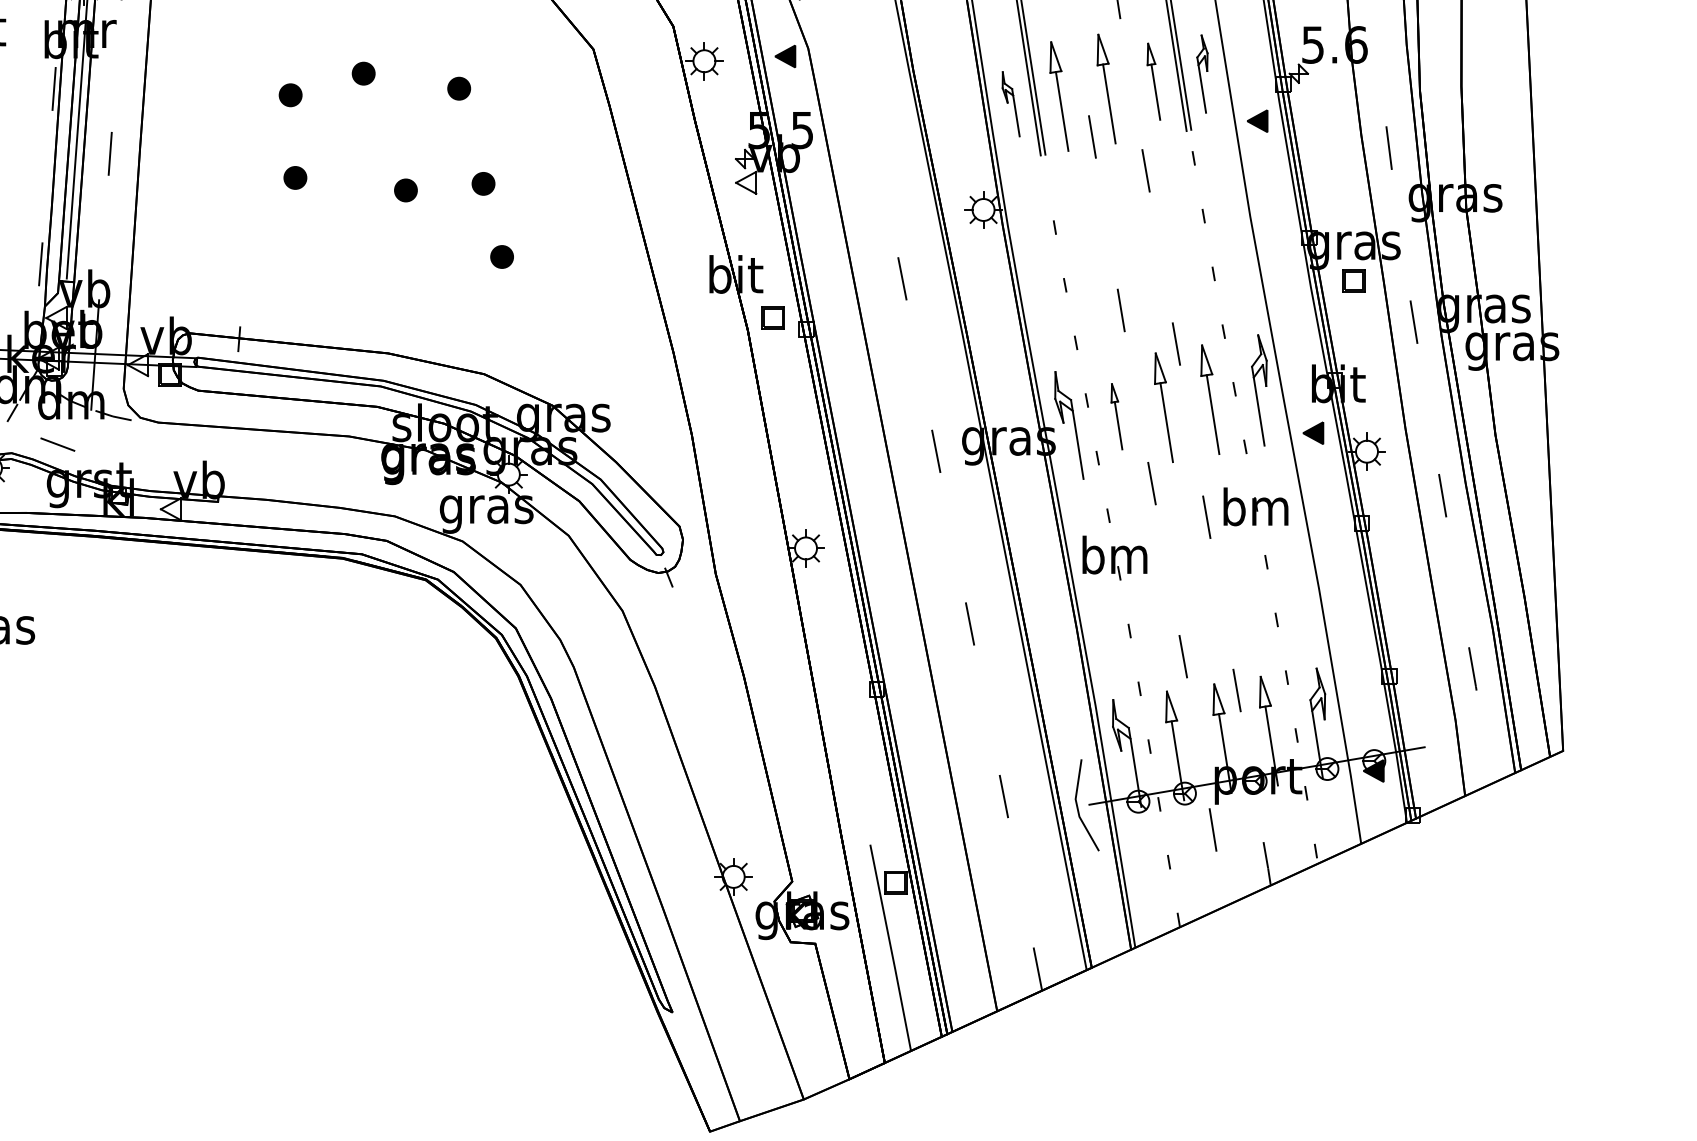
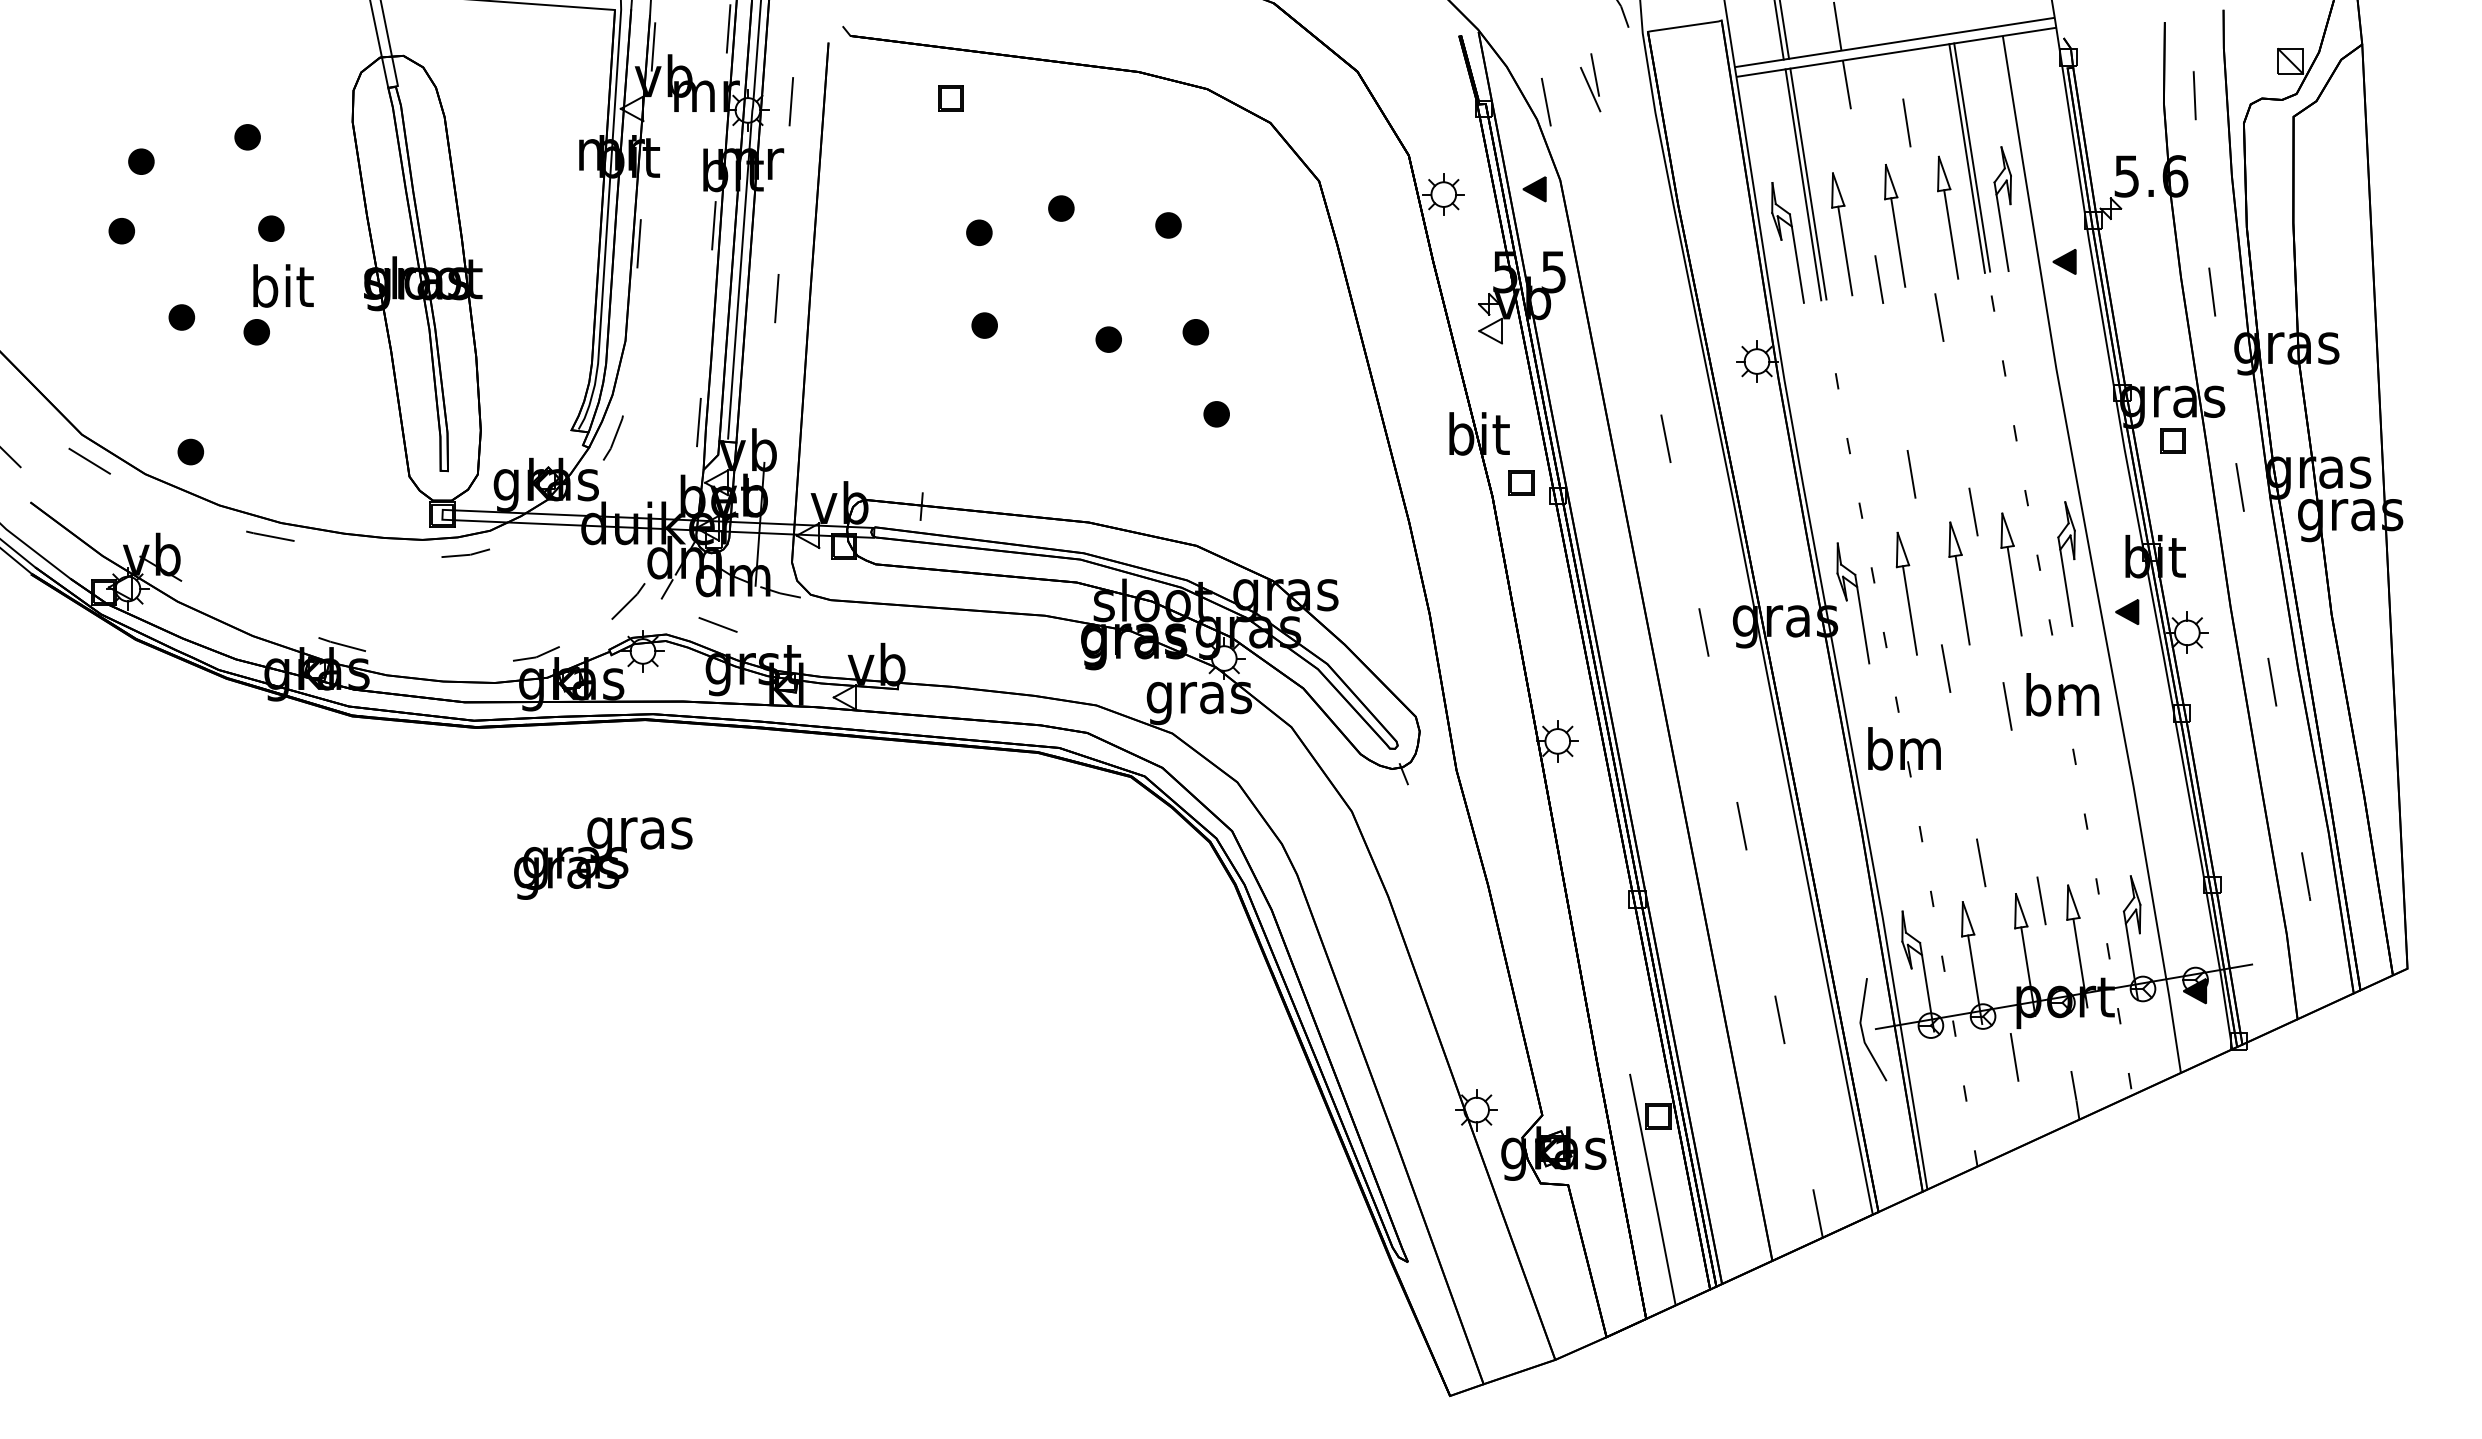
part: (1202, 73) -> (2002, 208), size x1.43
part: (1154, 81) -> (1948, 217), size x1.43
part: (1010, 103) -> (1787, 242), size x1.67
part: (1116, 416) -> (1906, 593), size x1.67

